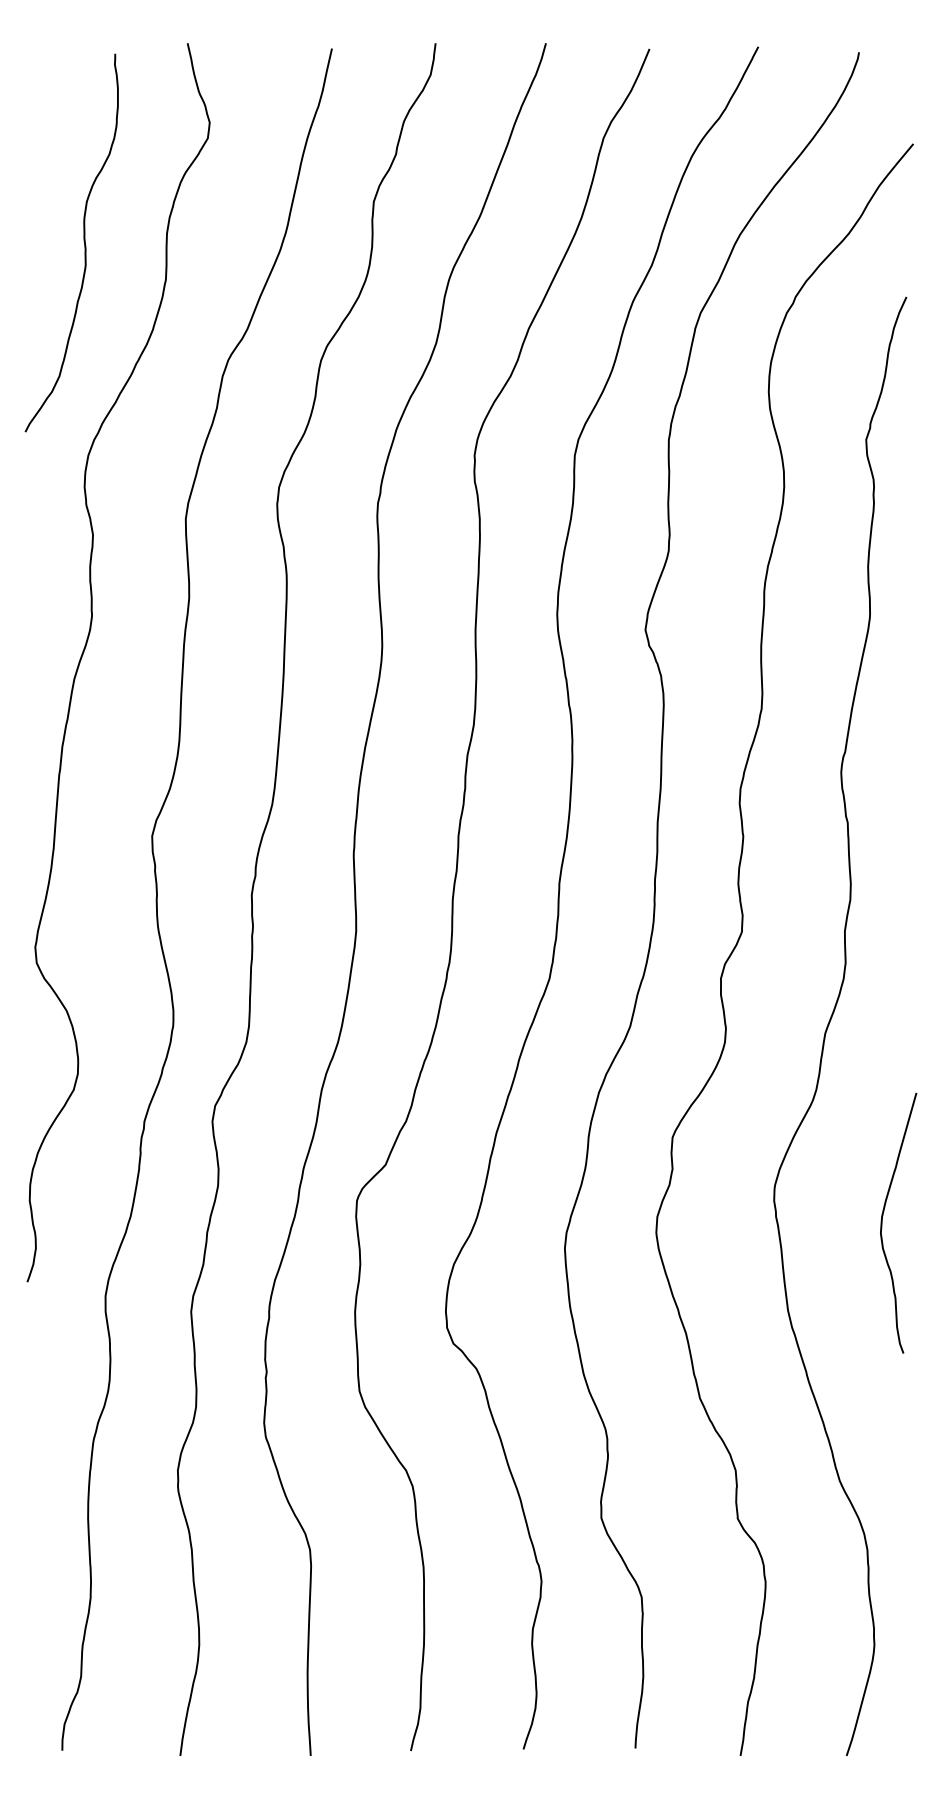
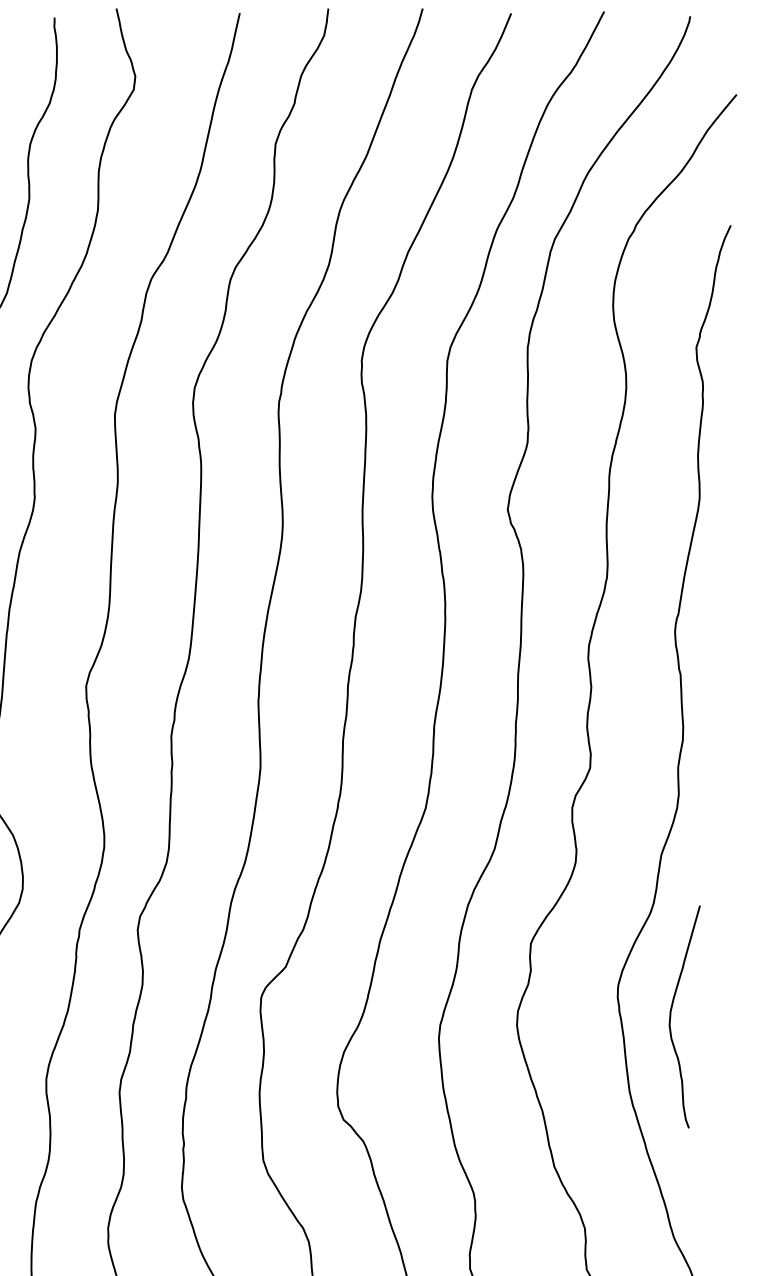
curve: (882, 1222) -> (671, 1016), moved

